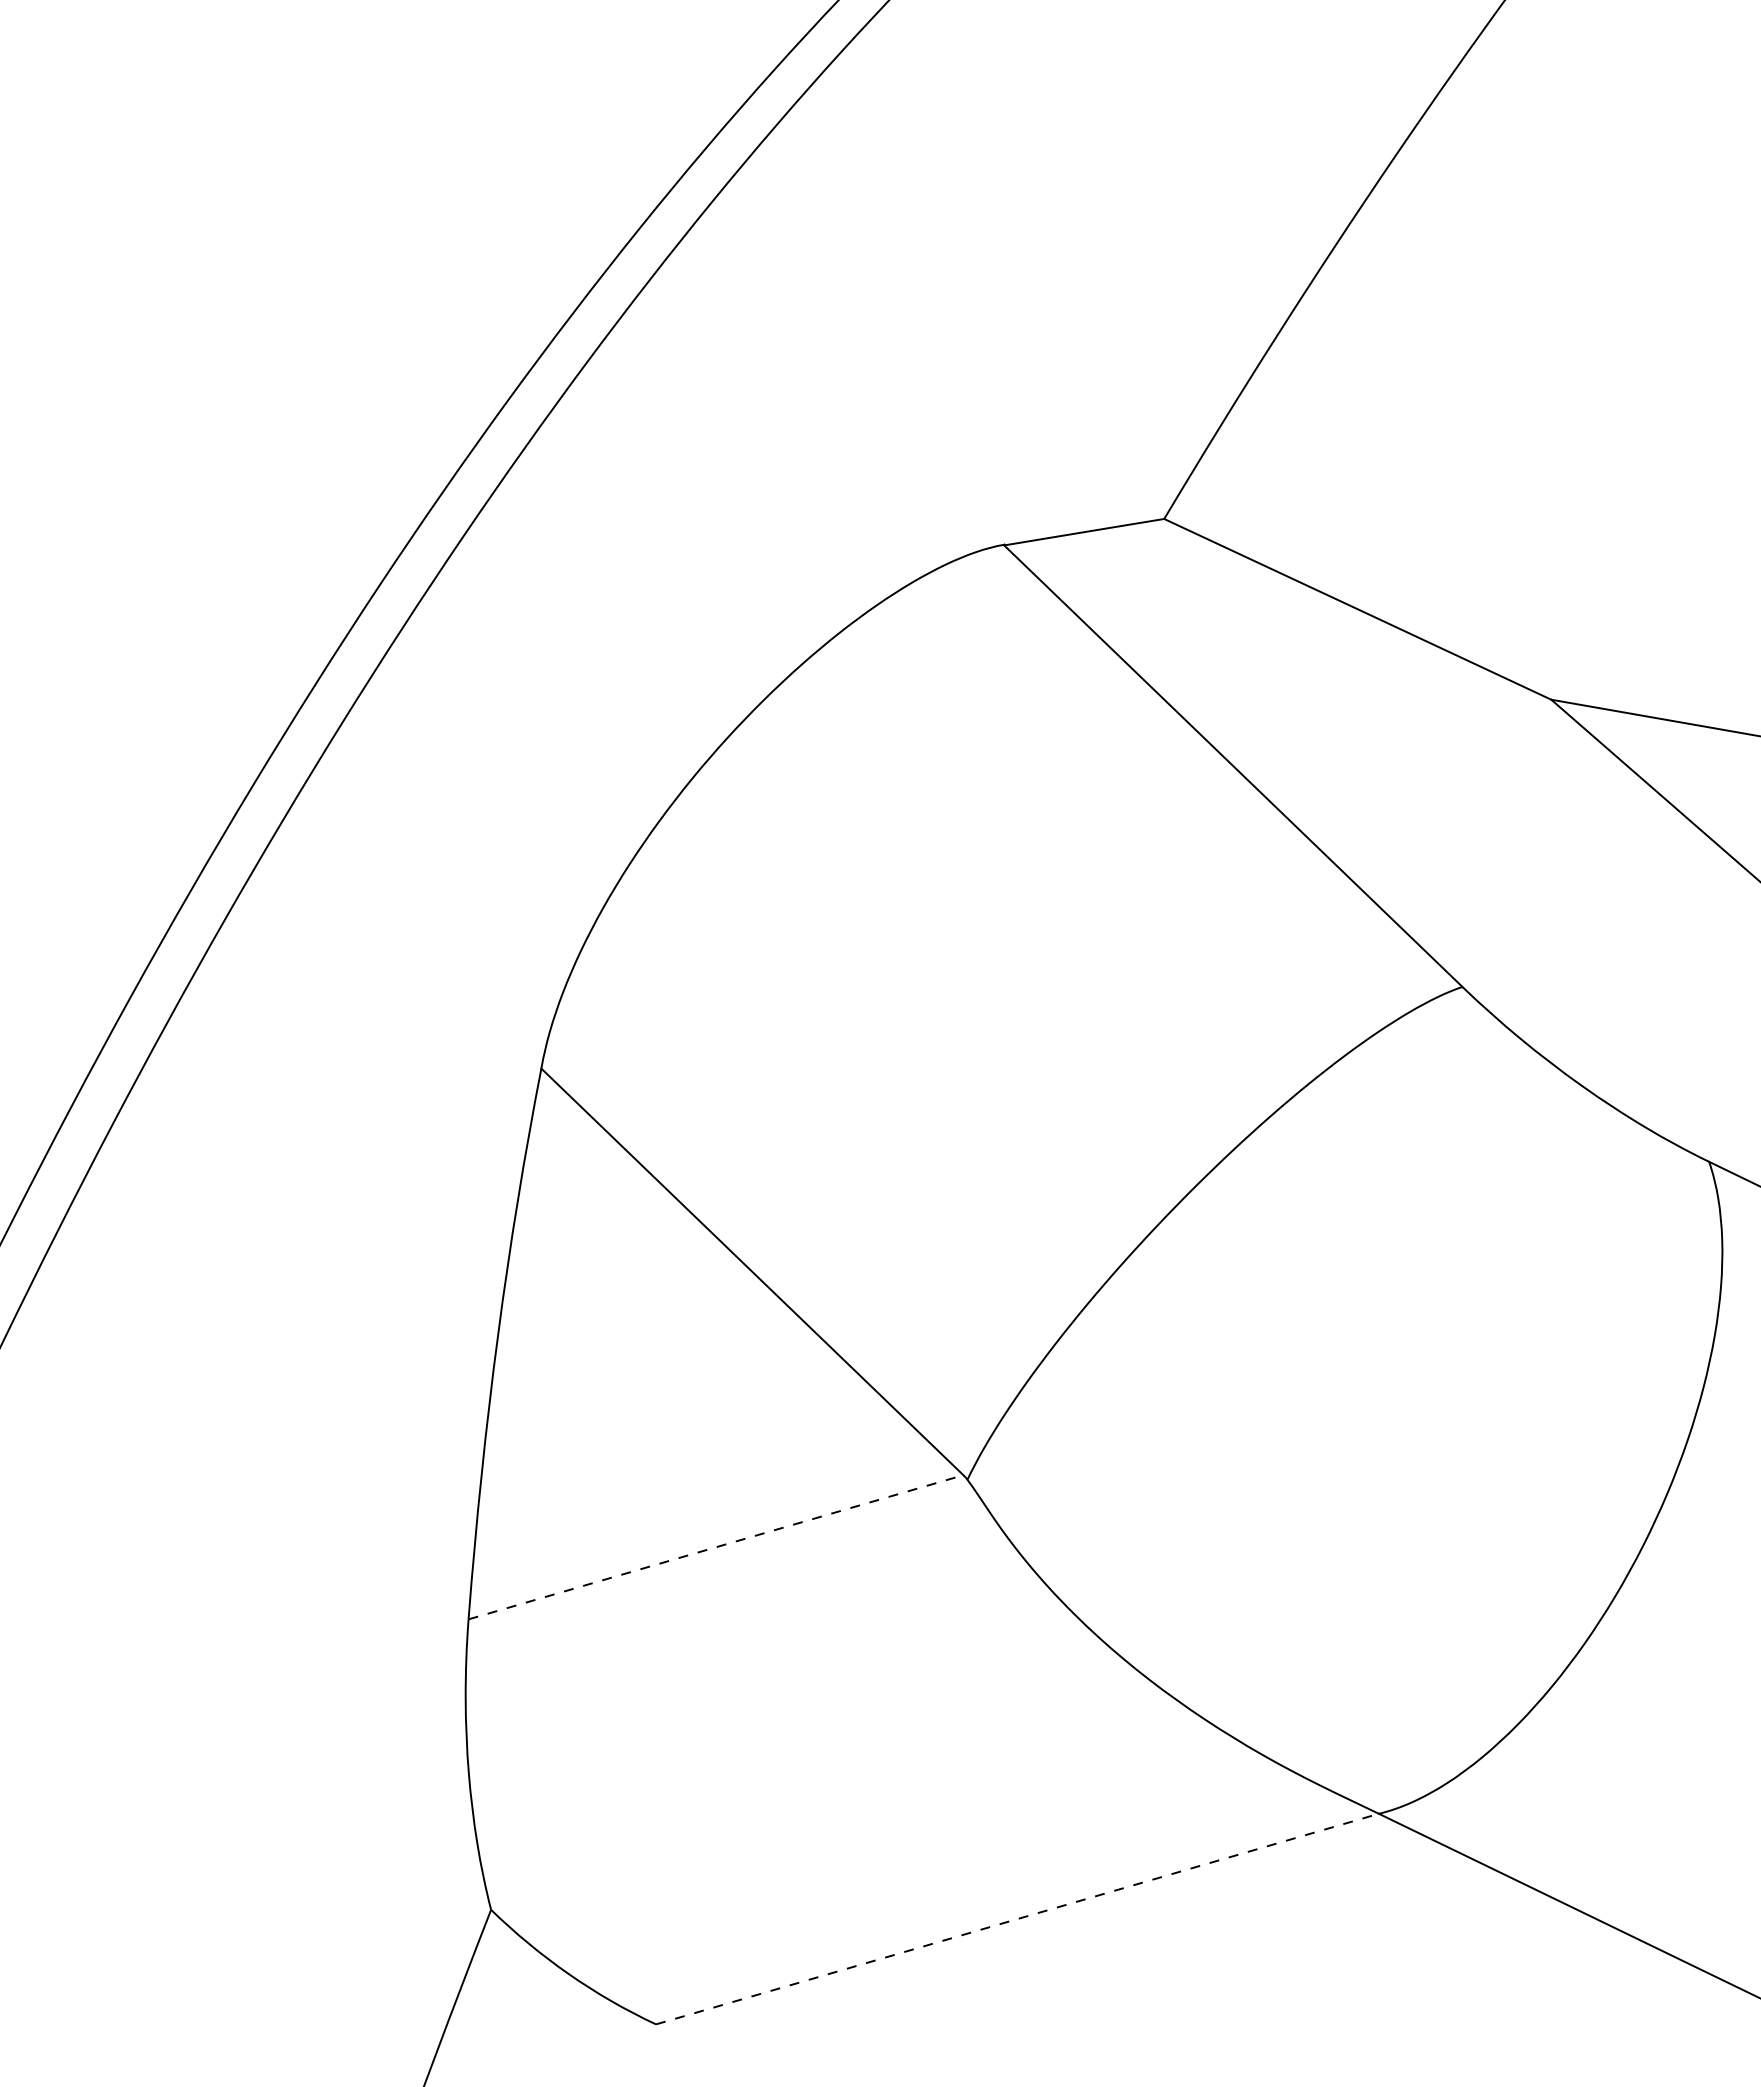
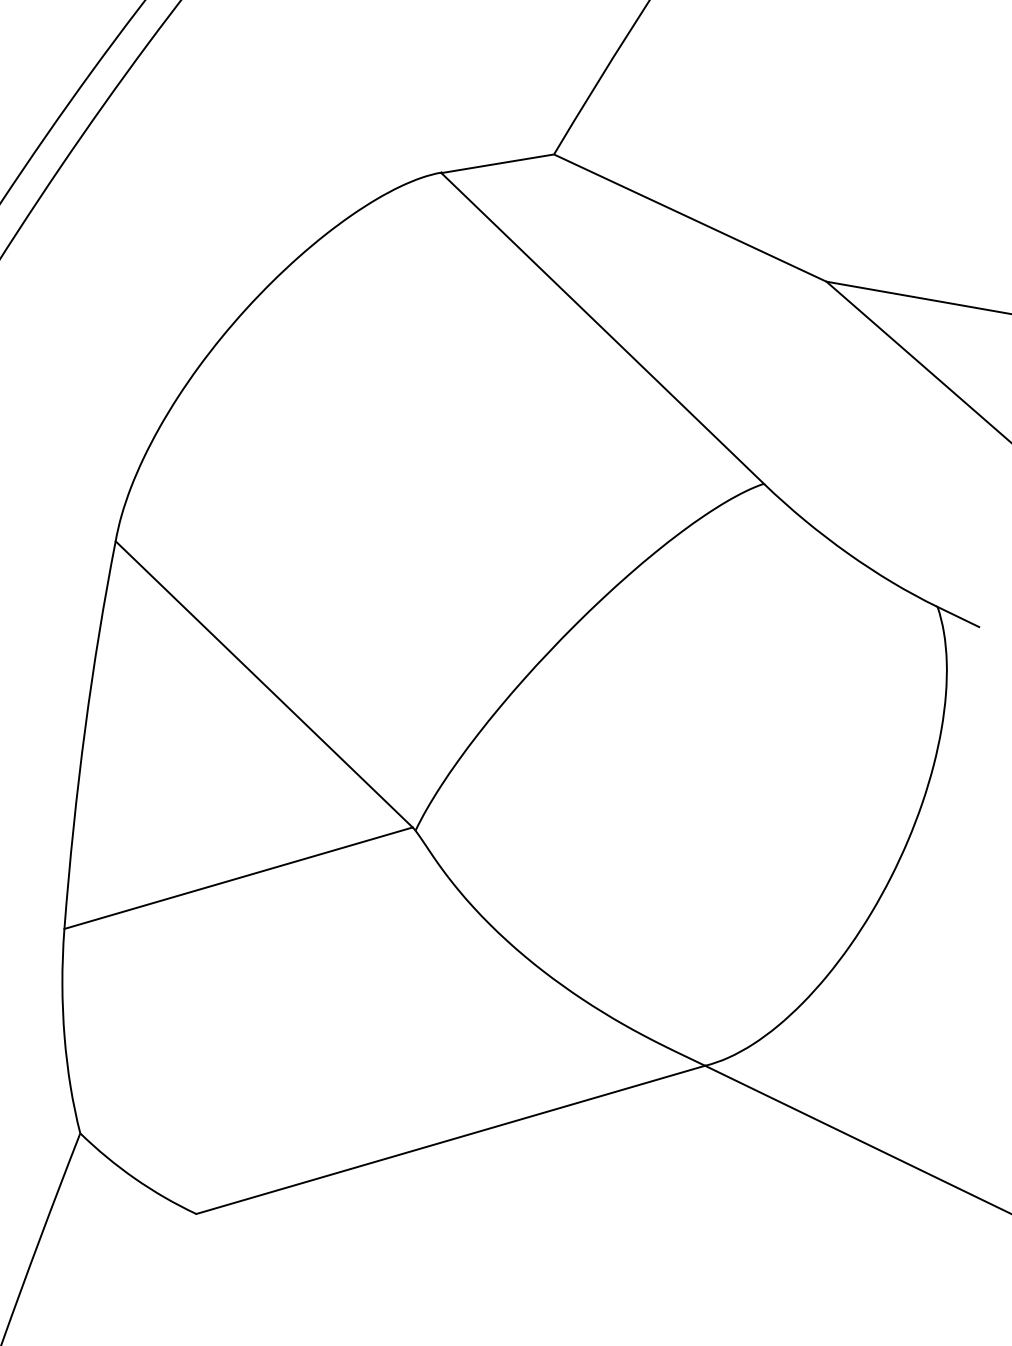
line: (716, 1547) -> (238, 878), dashed -> solid
line: (1017, 1918) -> (450, 1139), dashed -> solid

